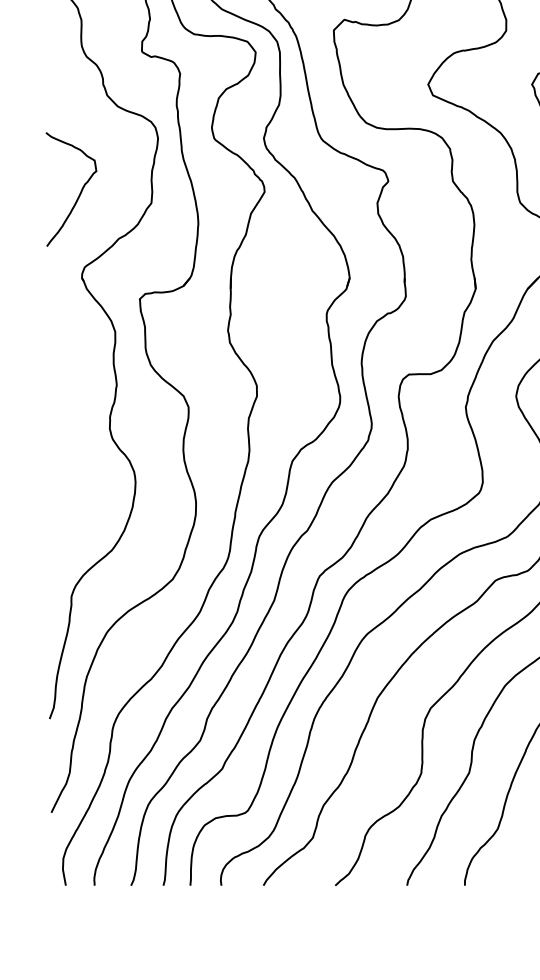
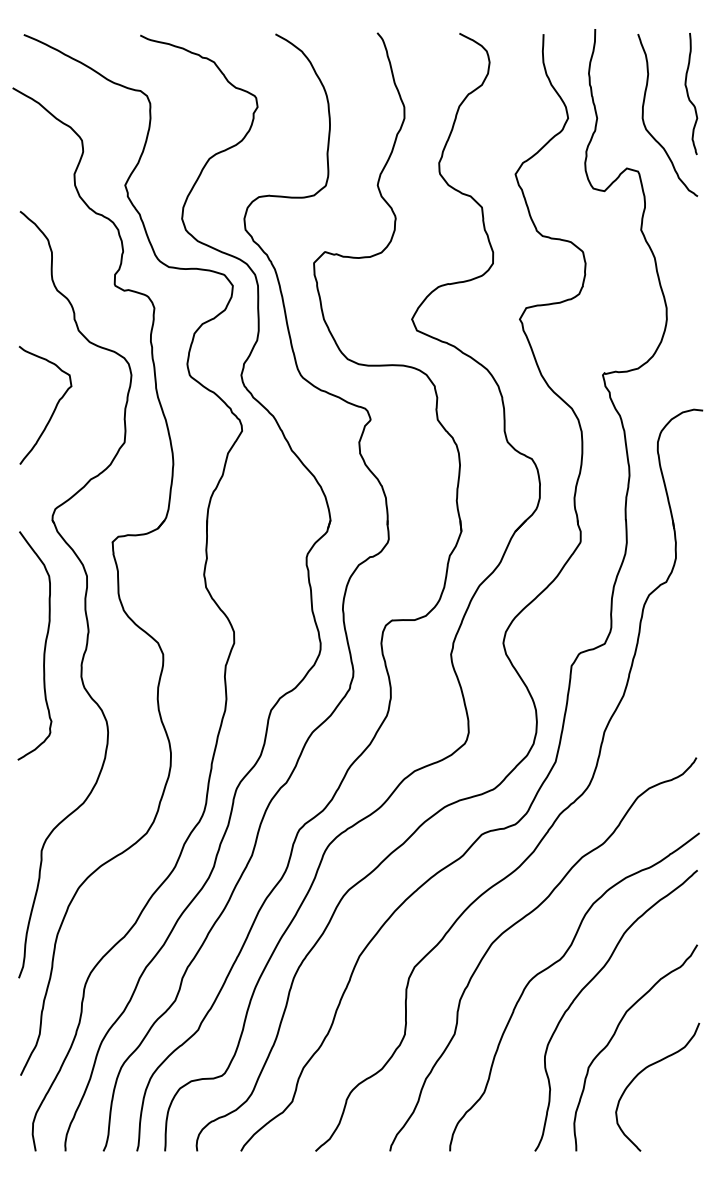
curve: (80, 192) -> (54, 408), moved
curve: (74, 398) -> (44, 645), added

